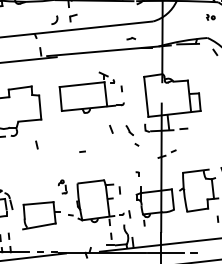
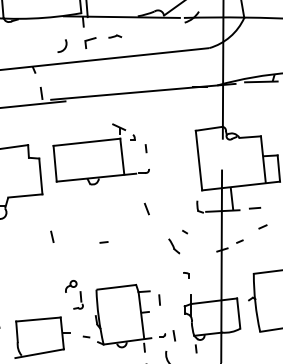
part: (131, 38) -> (115, 36), moved
part: (91, 92) -> (100, 154), moved
part: (129, 130) -> (173, 246), moved
line: (188, 141) -> (261, 227), added
line: (36, 144) -> (51, 236), moved
part: (62, 186) -> (74, 294), size x1.43

